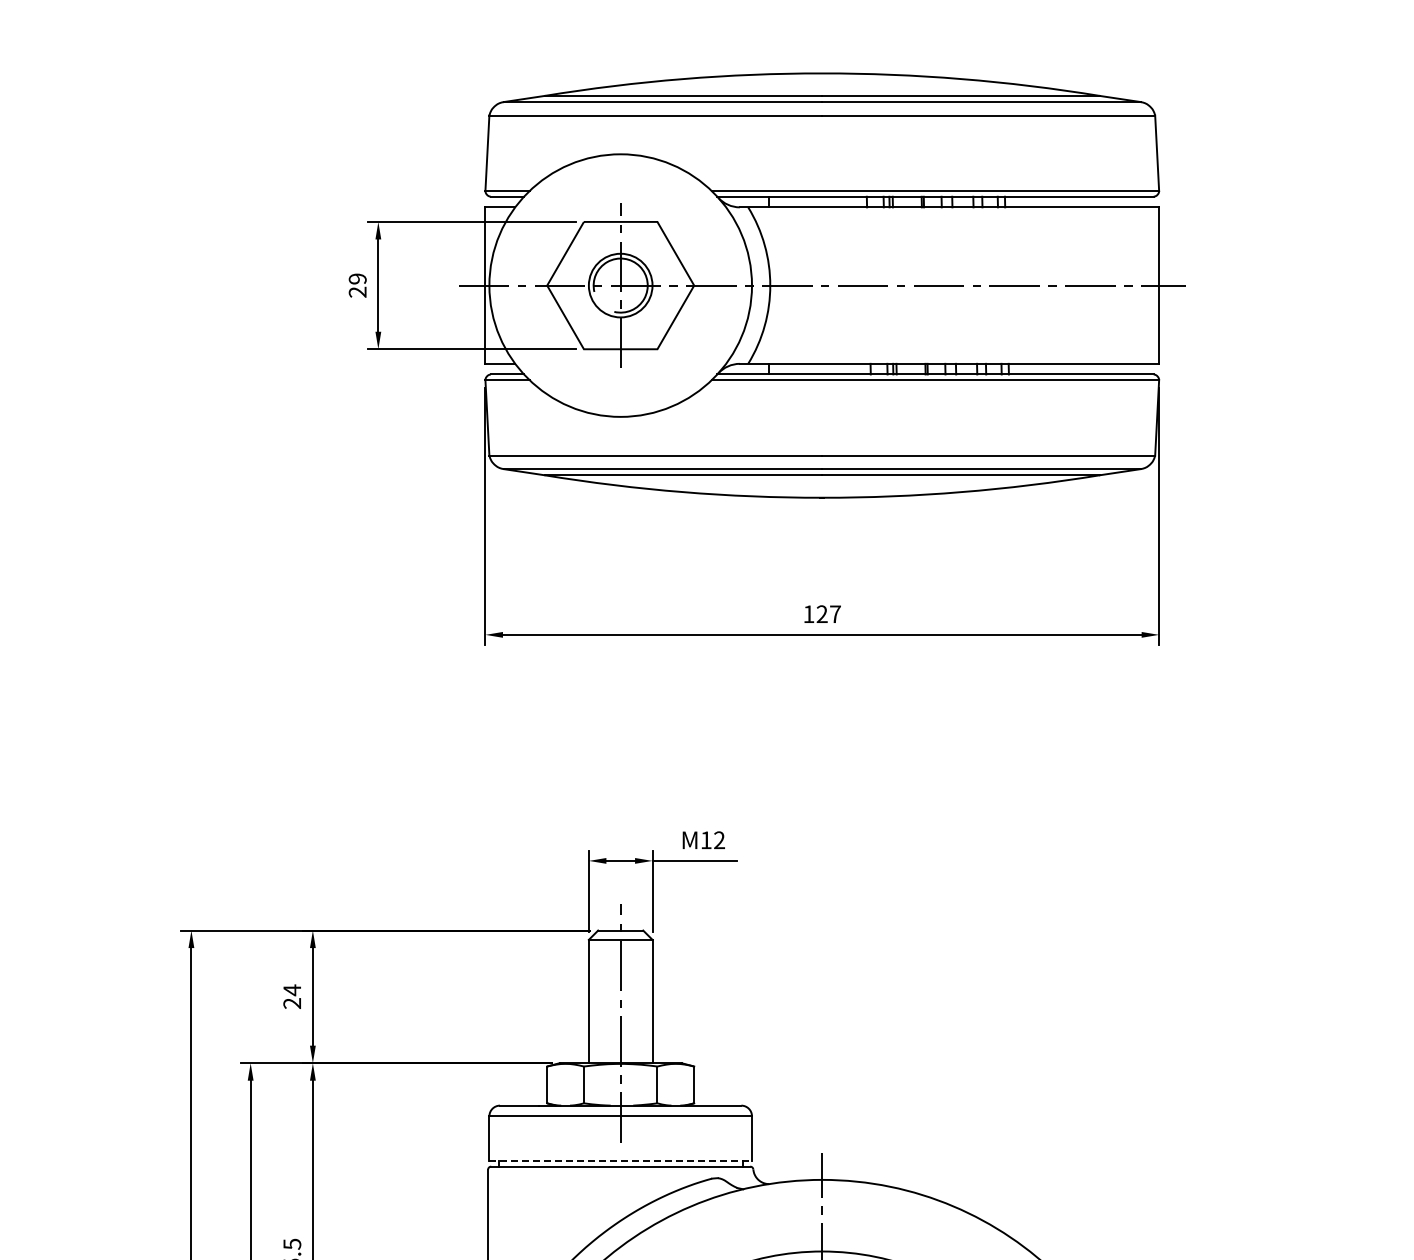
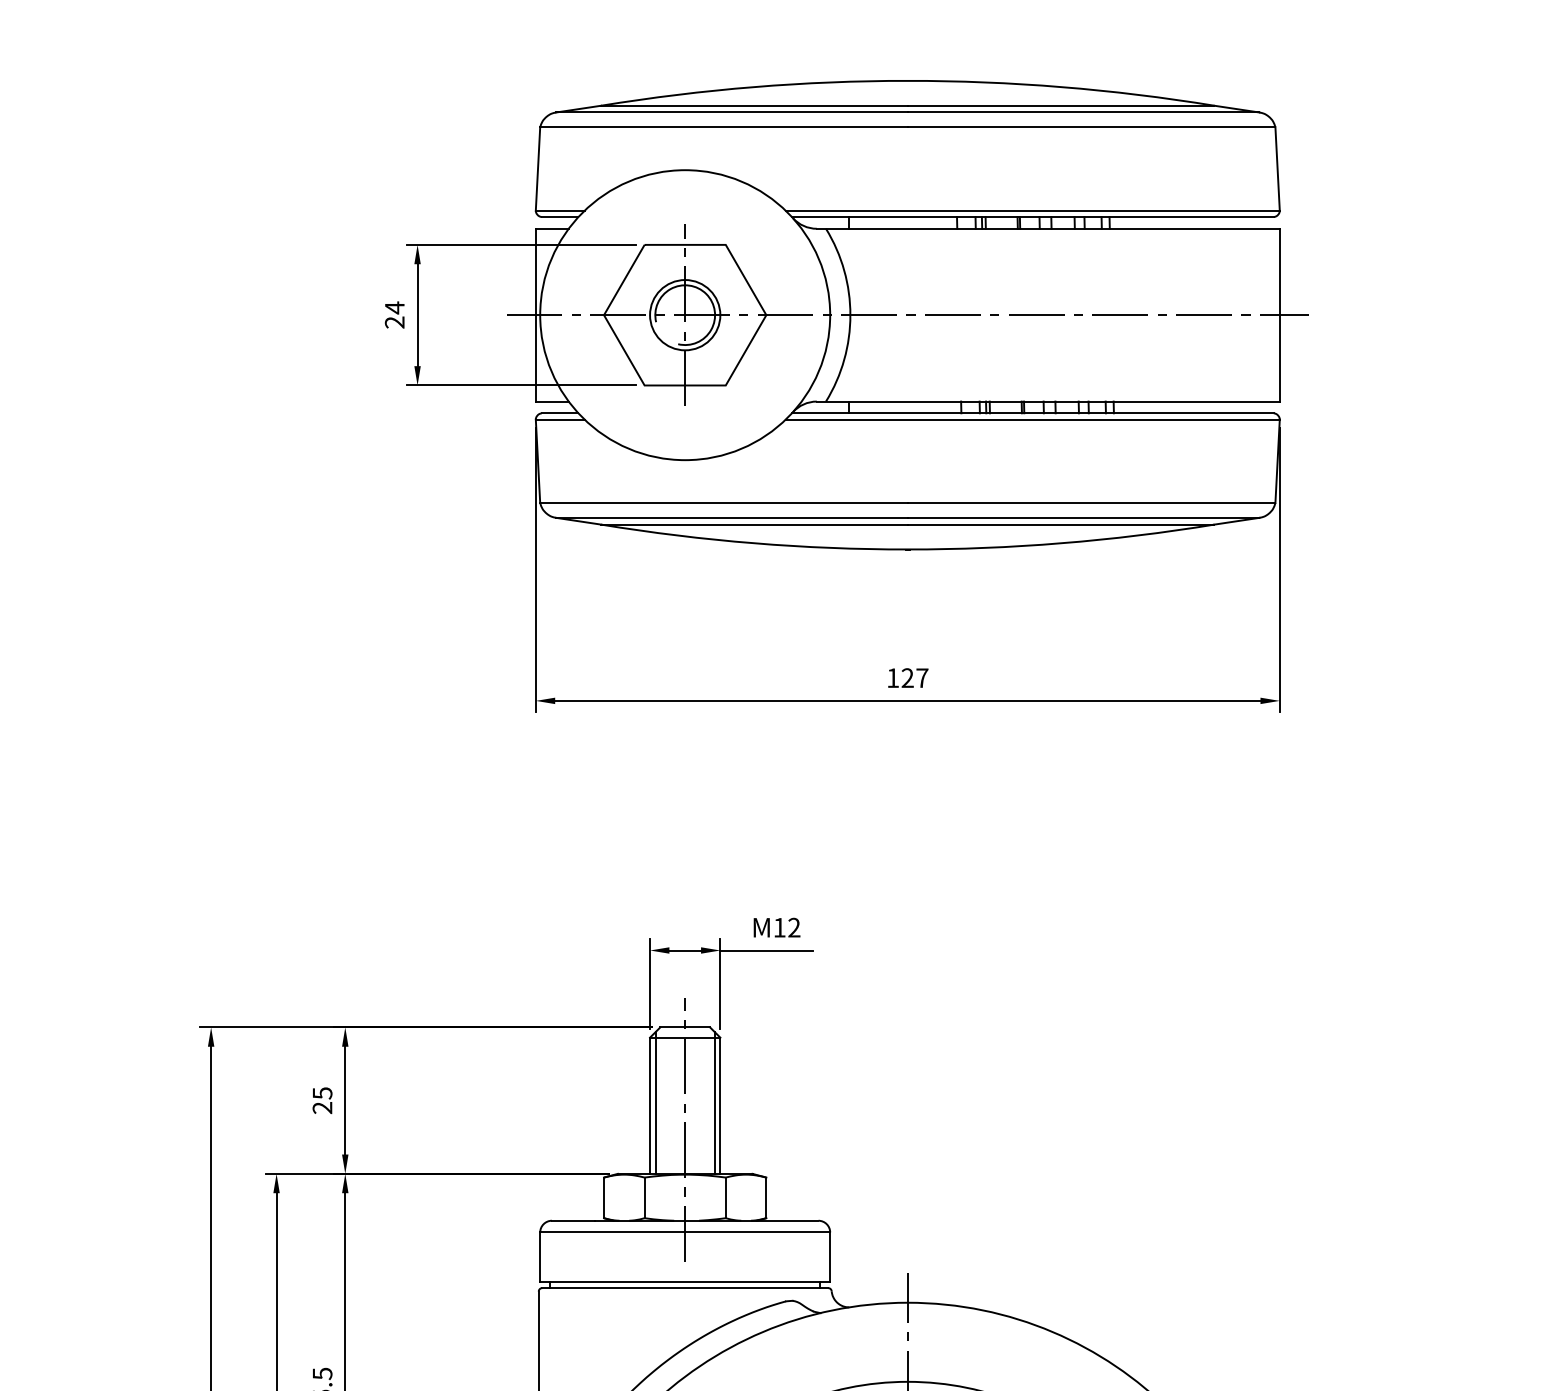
text: (357, 279) -> (394, 308), 29 -> 24
text: (292, 990) -> (322, 1093), 24 -> 25
line: (593, 998) -> (655, 1102), added
line: (647, 998) -> (714, 1102), added
line: (621, 1161) -> (686, 1282), dashed -> solid

